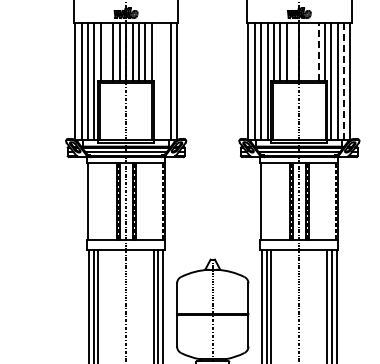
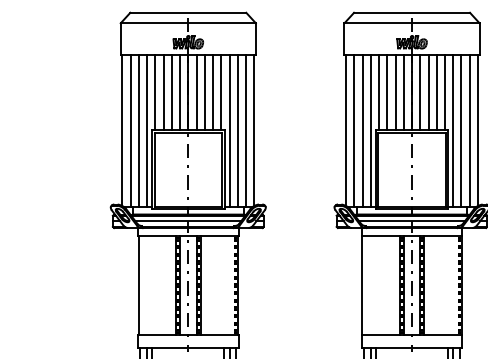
line: (107, 51) -> (164, 91), added
line: (293, 51) -> (404, 91), added
line: (305, 51) -> (419, 91), added
line: (312, 51) -> (428, 91), added
line: (318, 51) -> (436, 91), dashed -> solid
line: (158, 81) -> (230, 130), added
line: (164, 81) -> (237, 130), added
line: (344, 81) -> (470, 130), dashed -> solid

